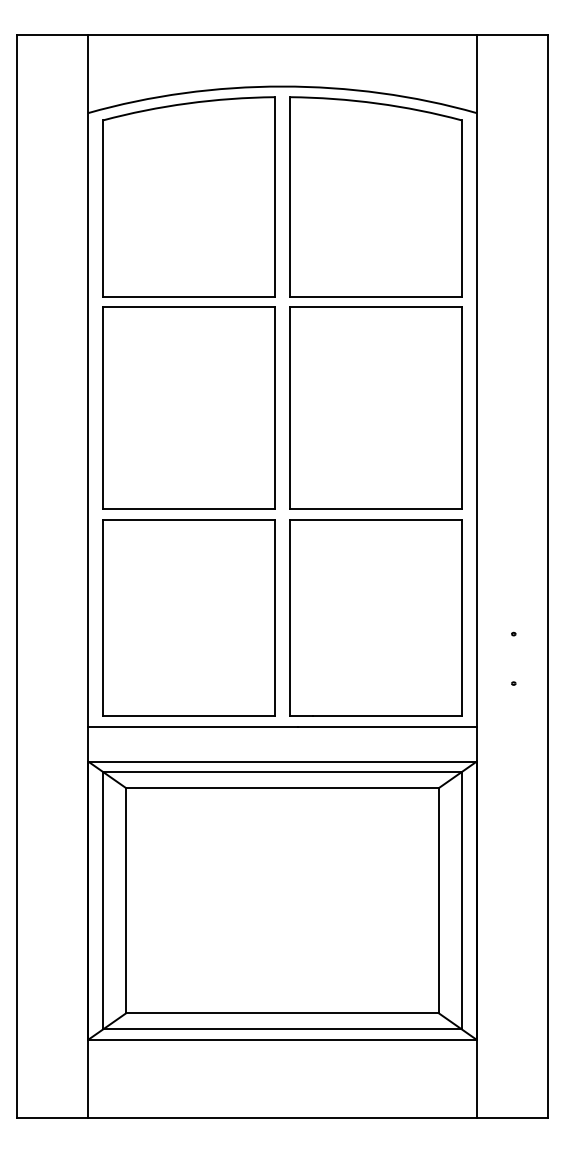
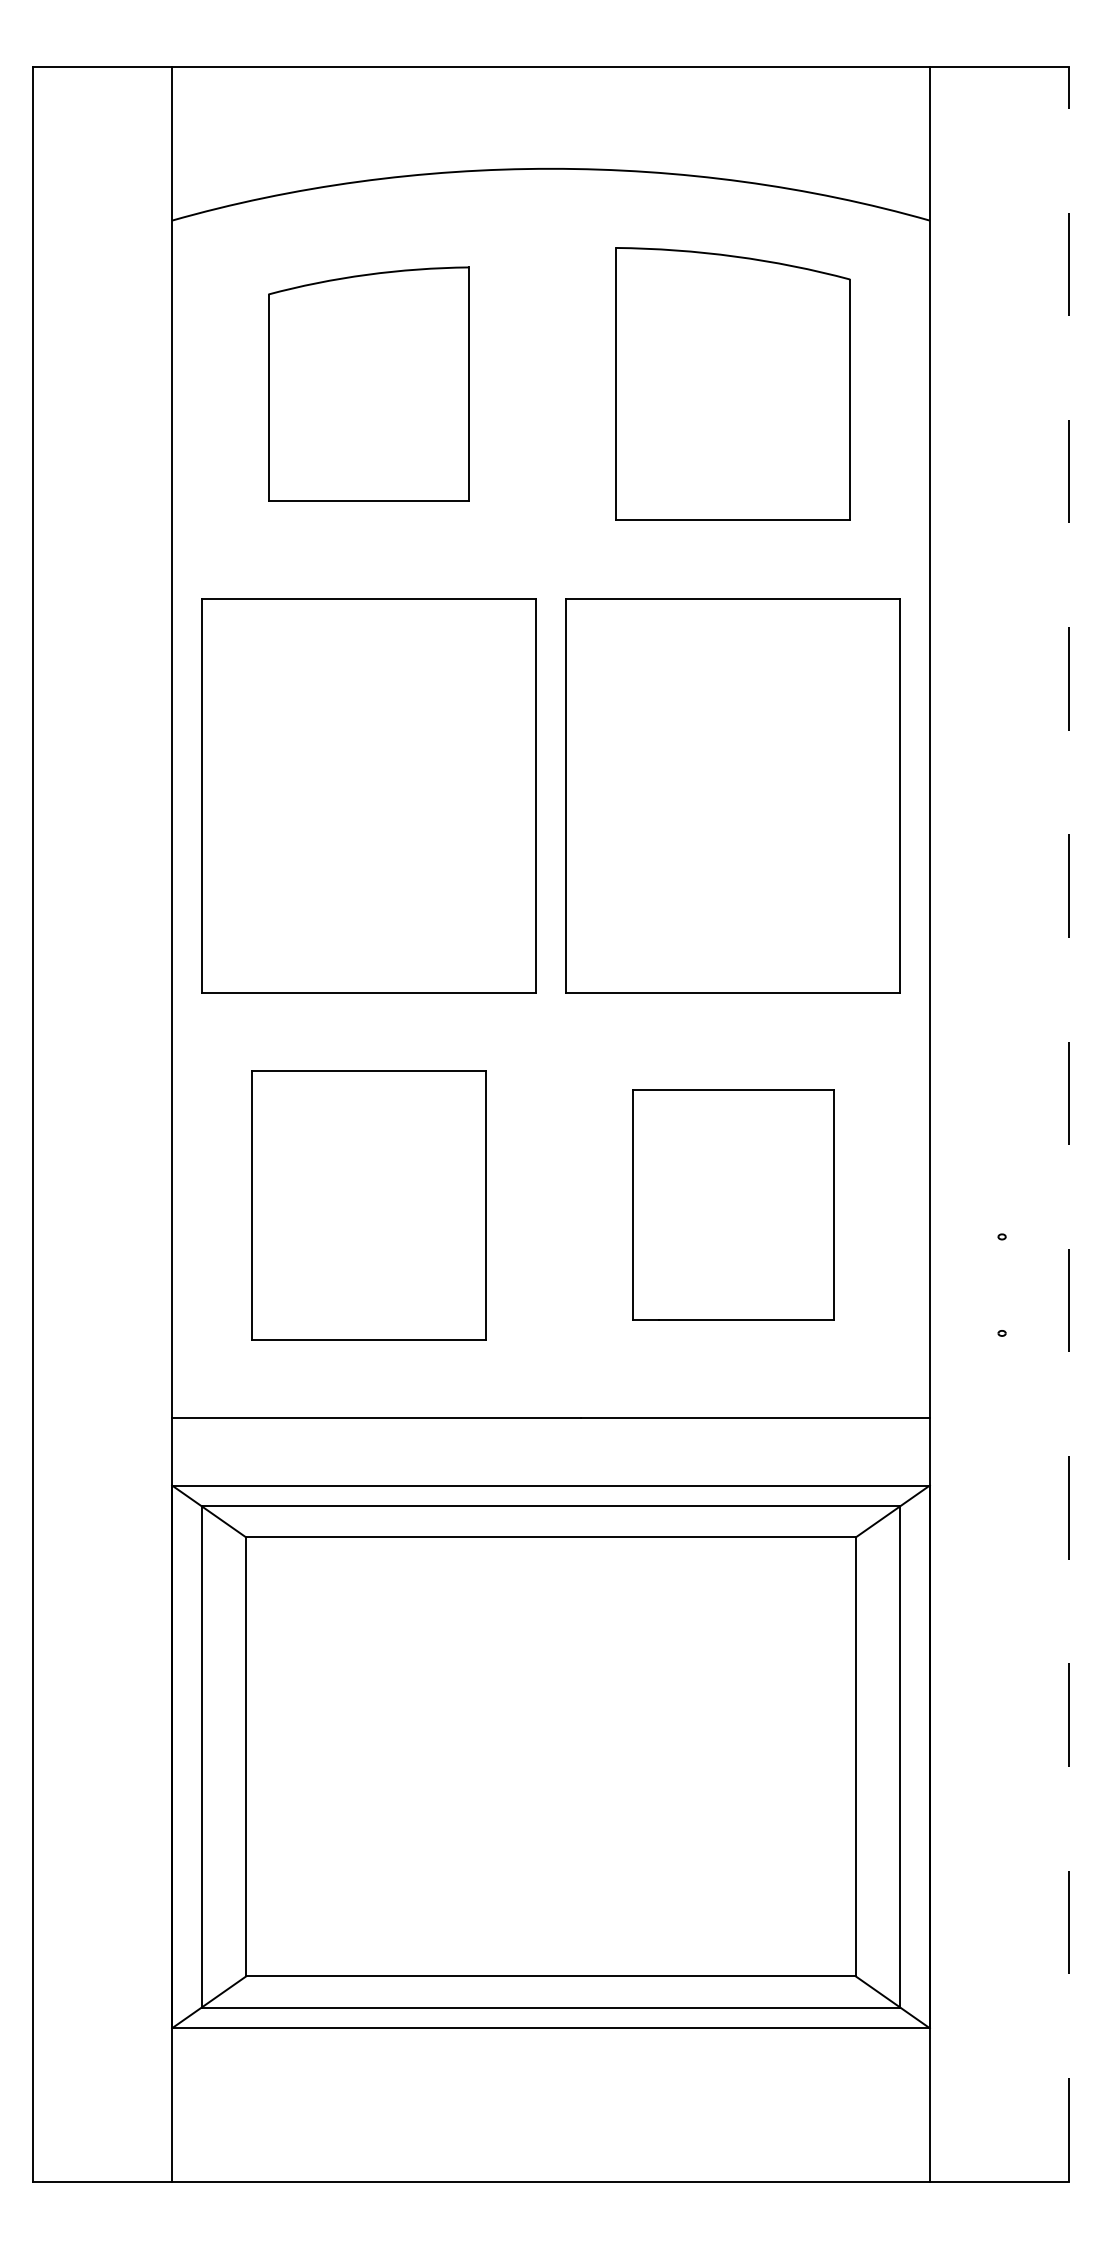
part: (188, 196) -> (367, 383), size x0.6
part: (375, 196) -> (732, 383), size x0.7
line: (548, 576) -> (1069, 1124), solid -> dashed
part: (188, 617) -> (367, 1204), size x0.7
part: (375, 617) -> (732, 1204), size x0.6

